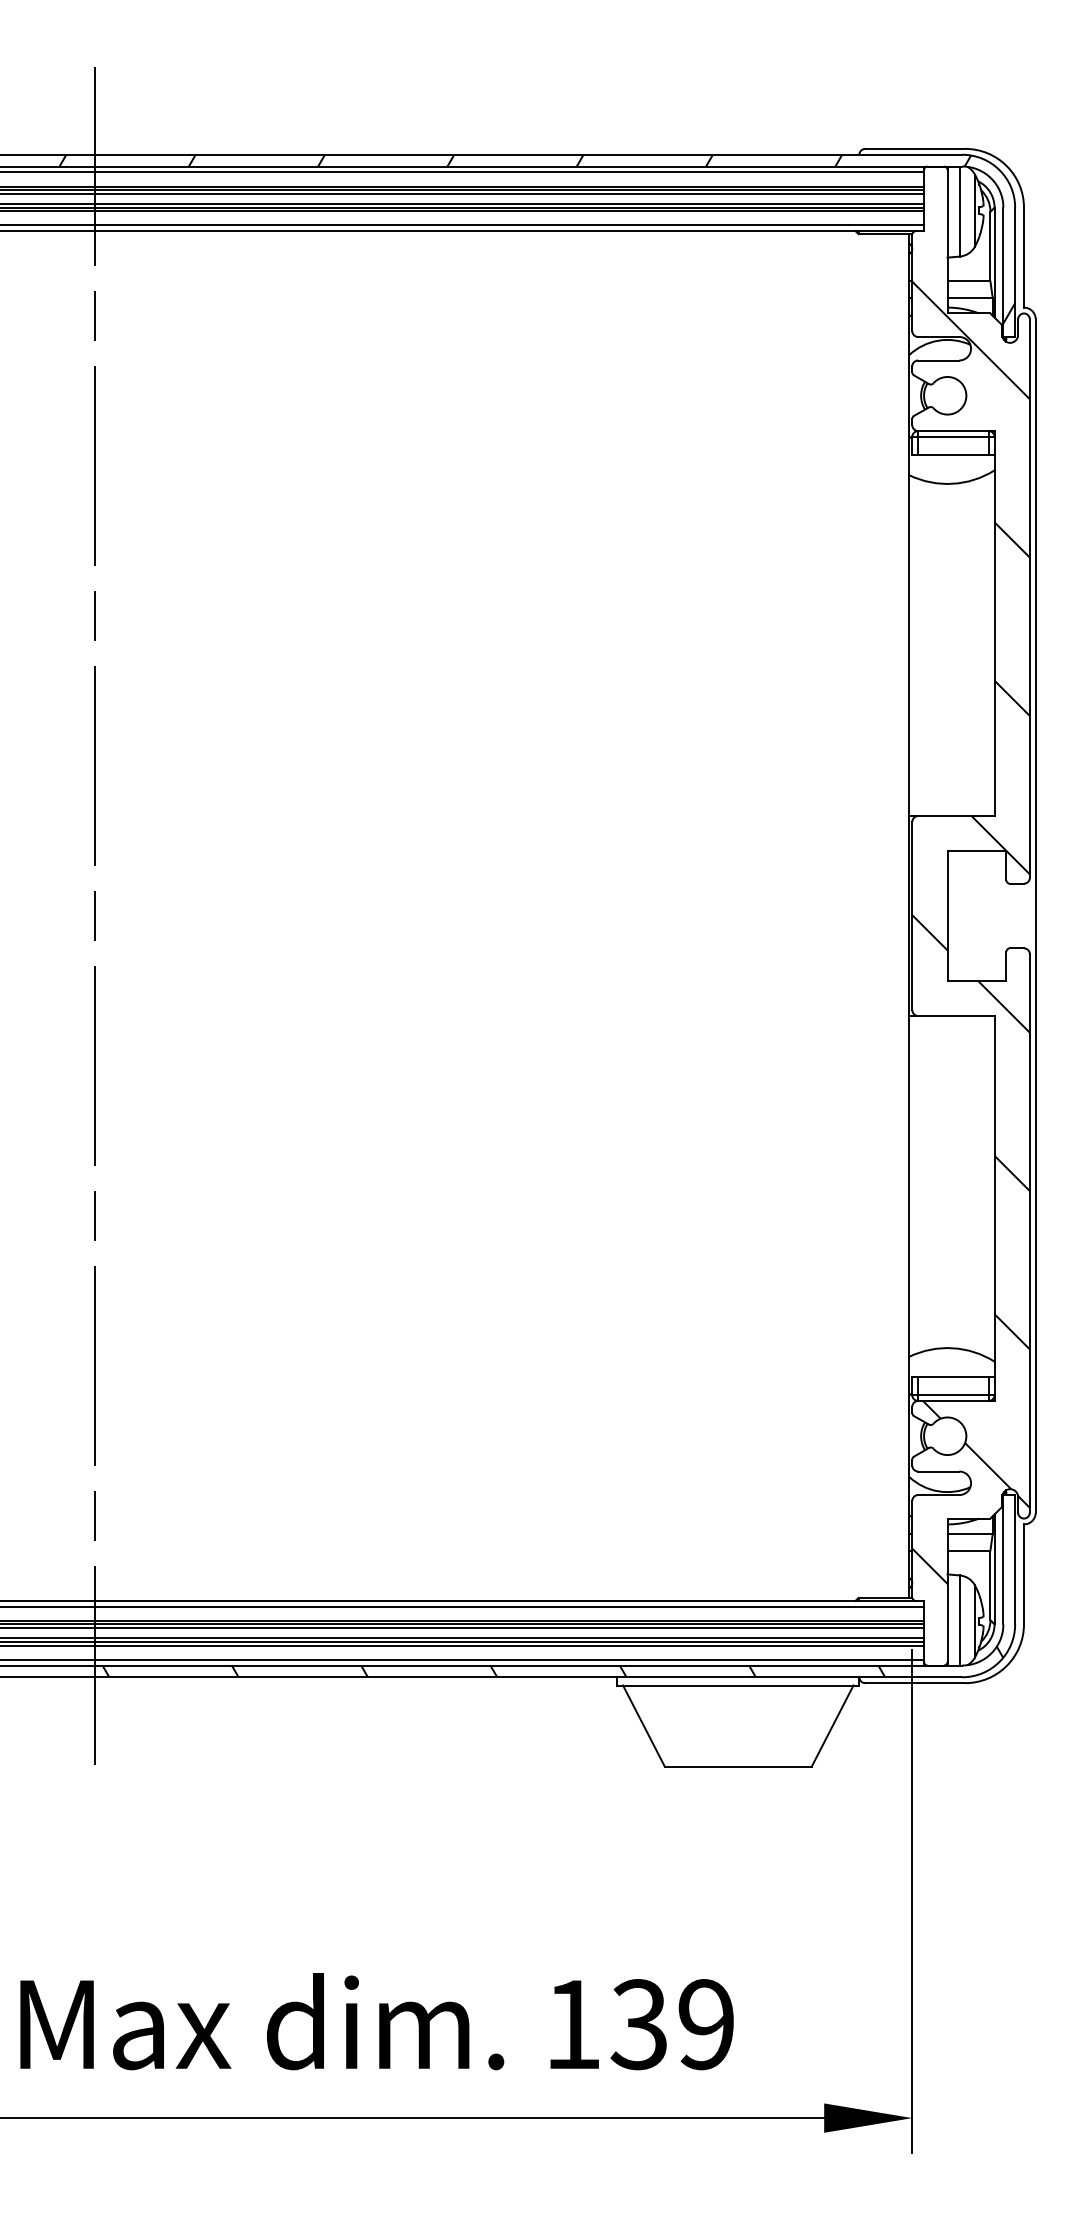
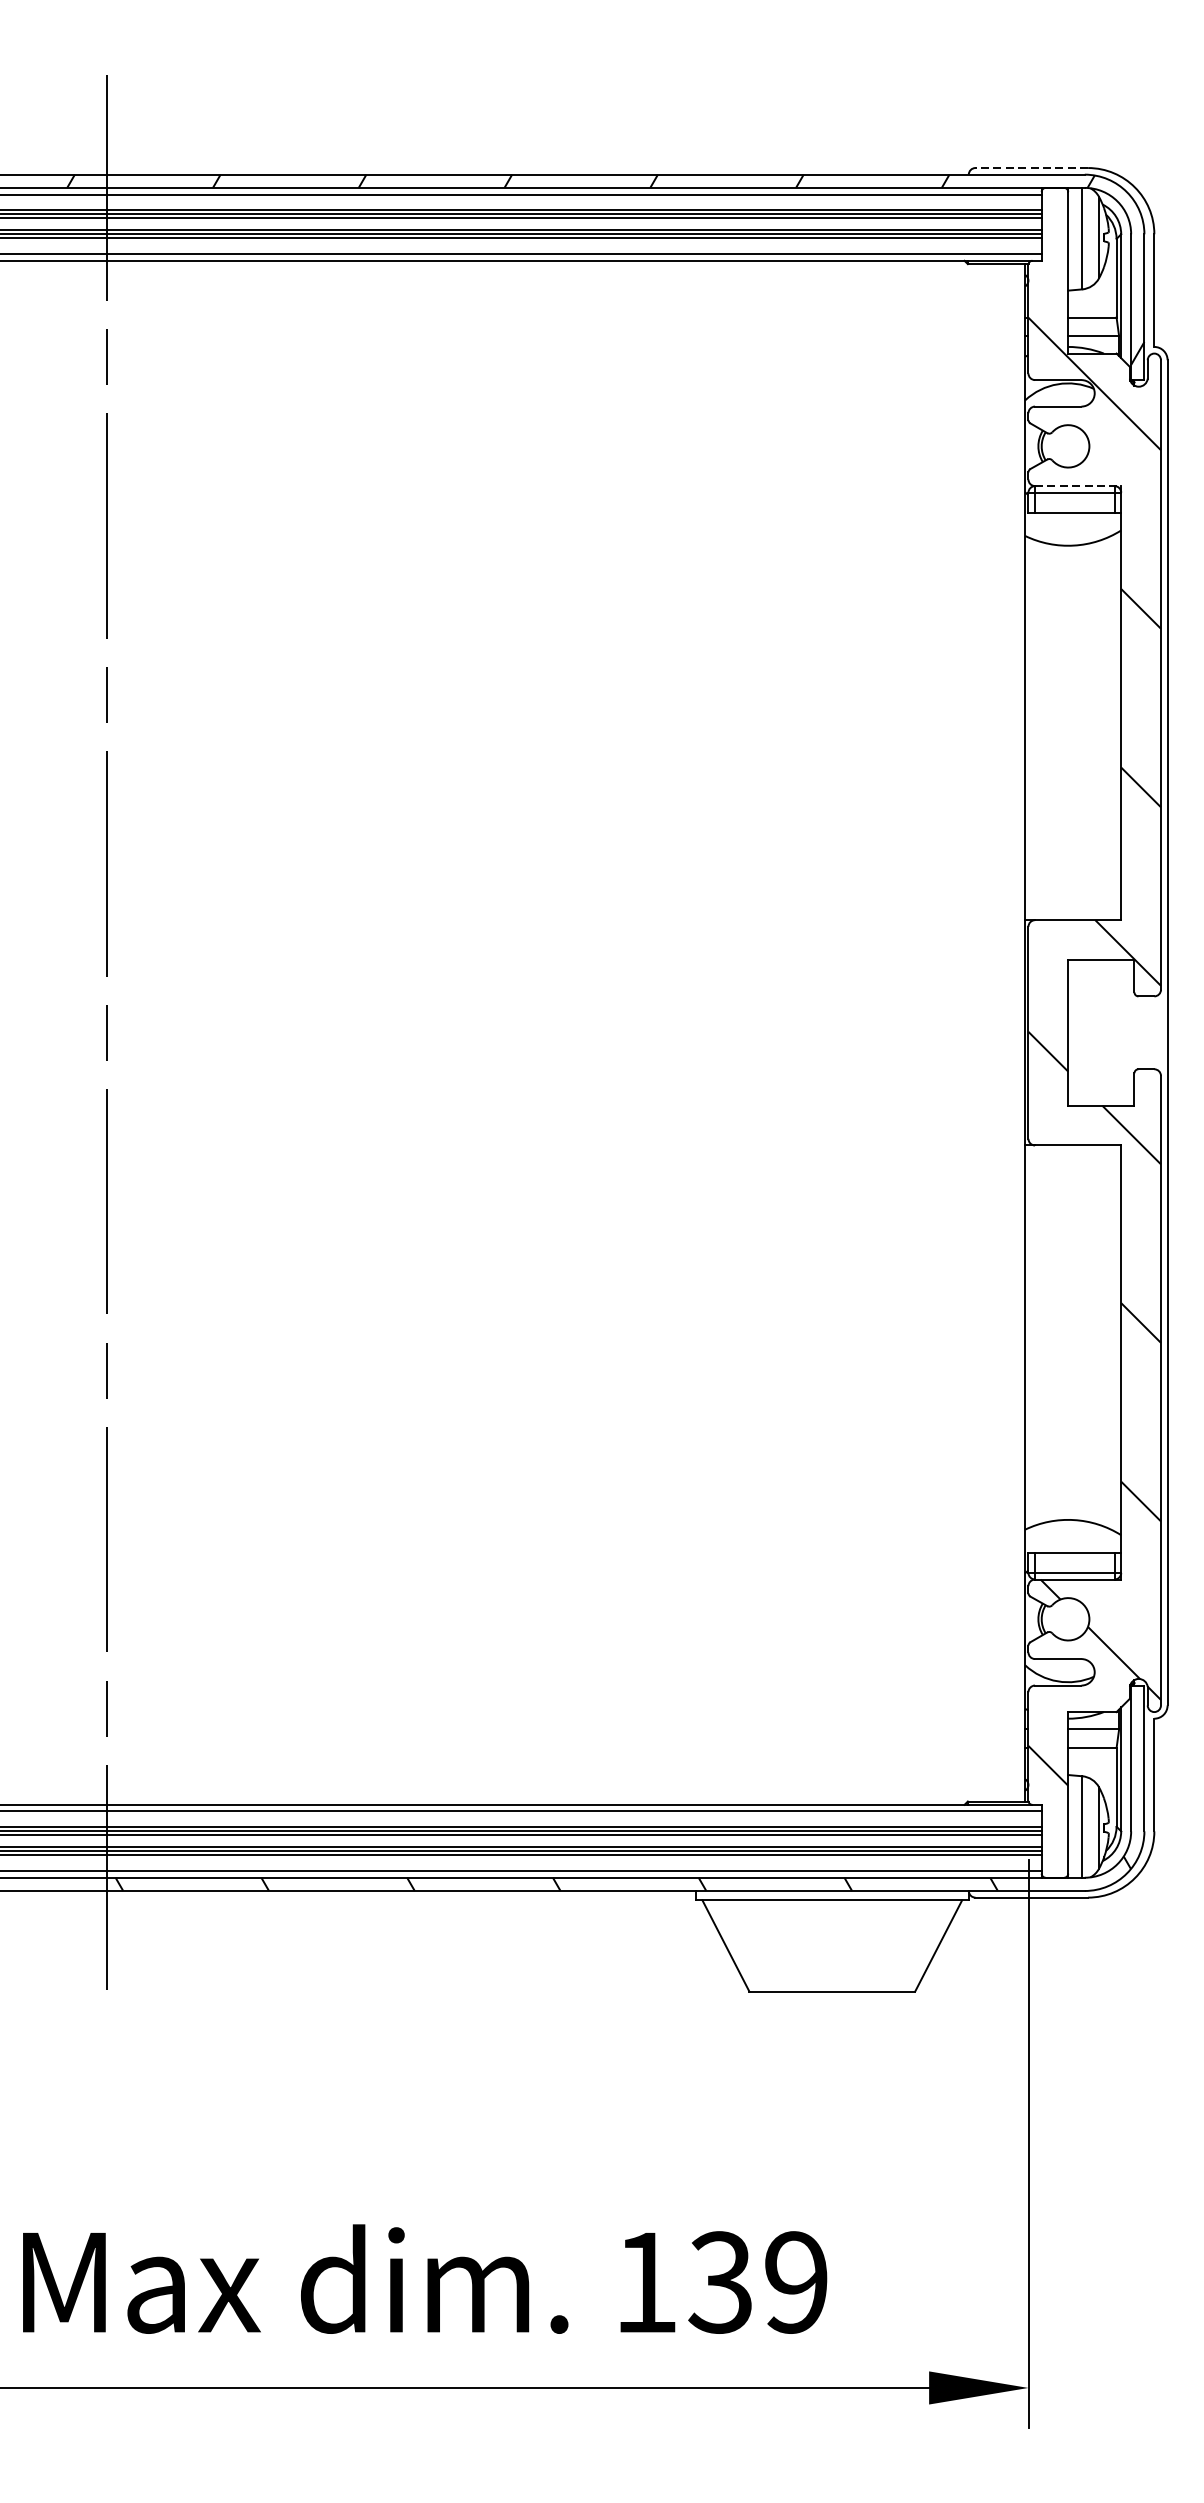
line: (915, 148) -> (1032, 167), solid -> dashed
line: (956, 431) -> (1078, 486), solid -> dashed

